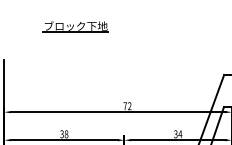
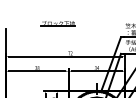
part: (74, 26) -> (57, 23), moved

